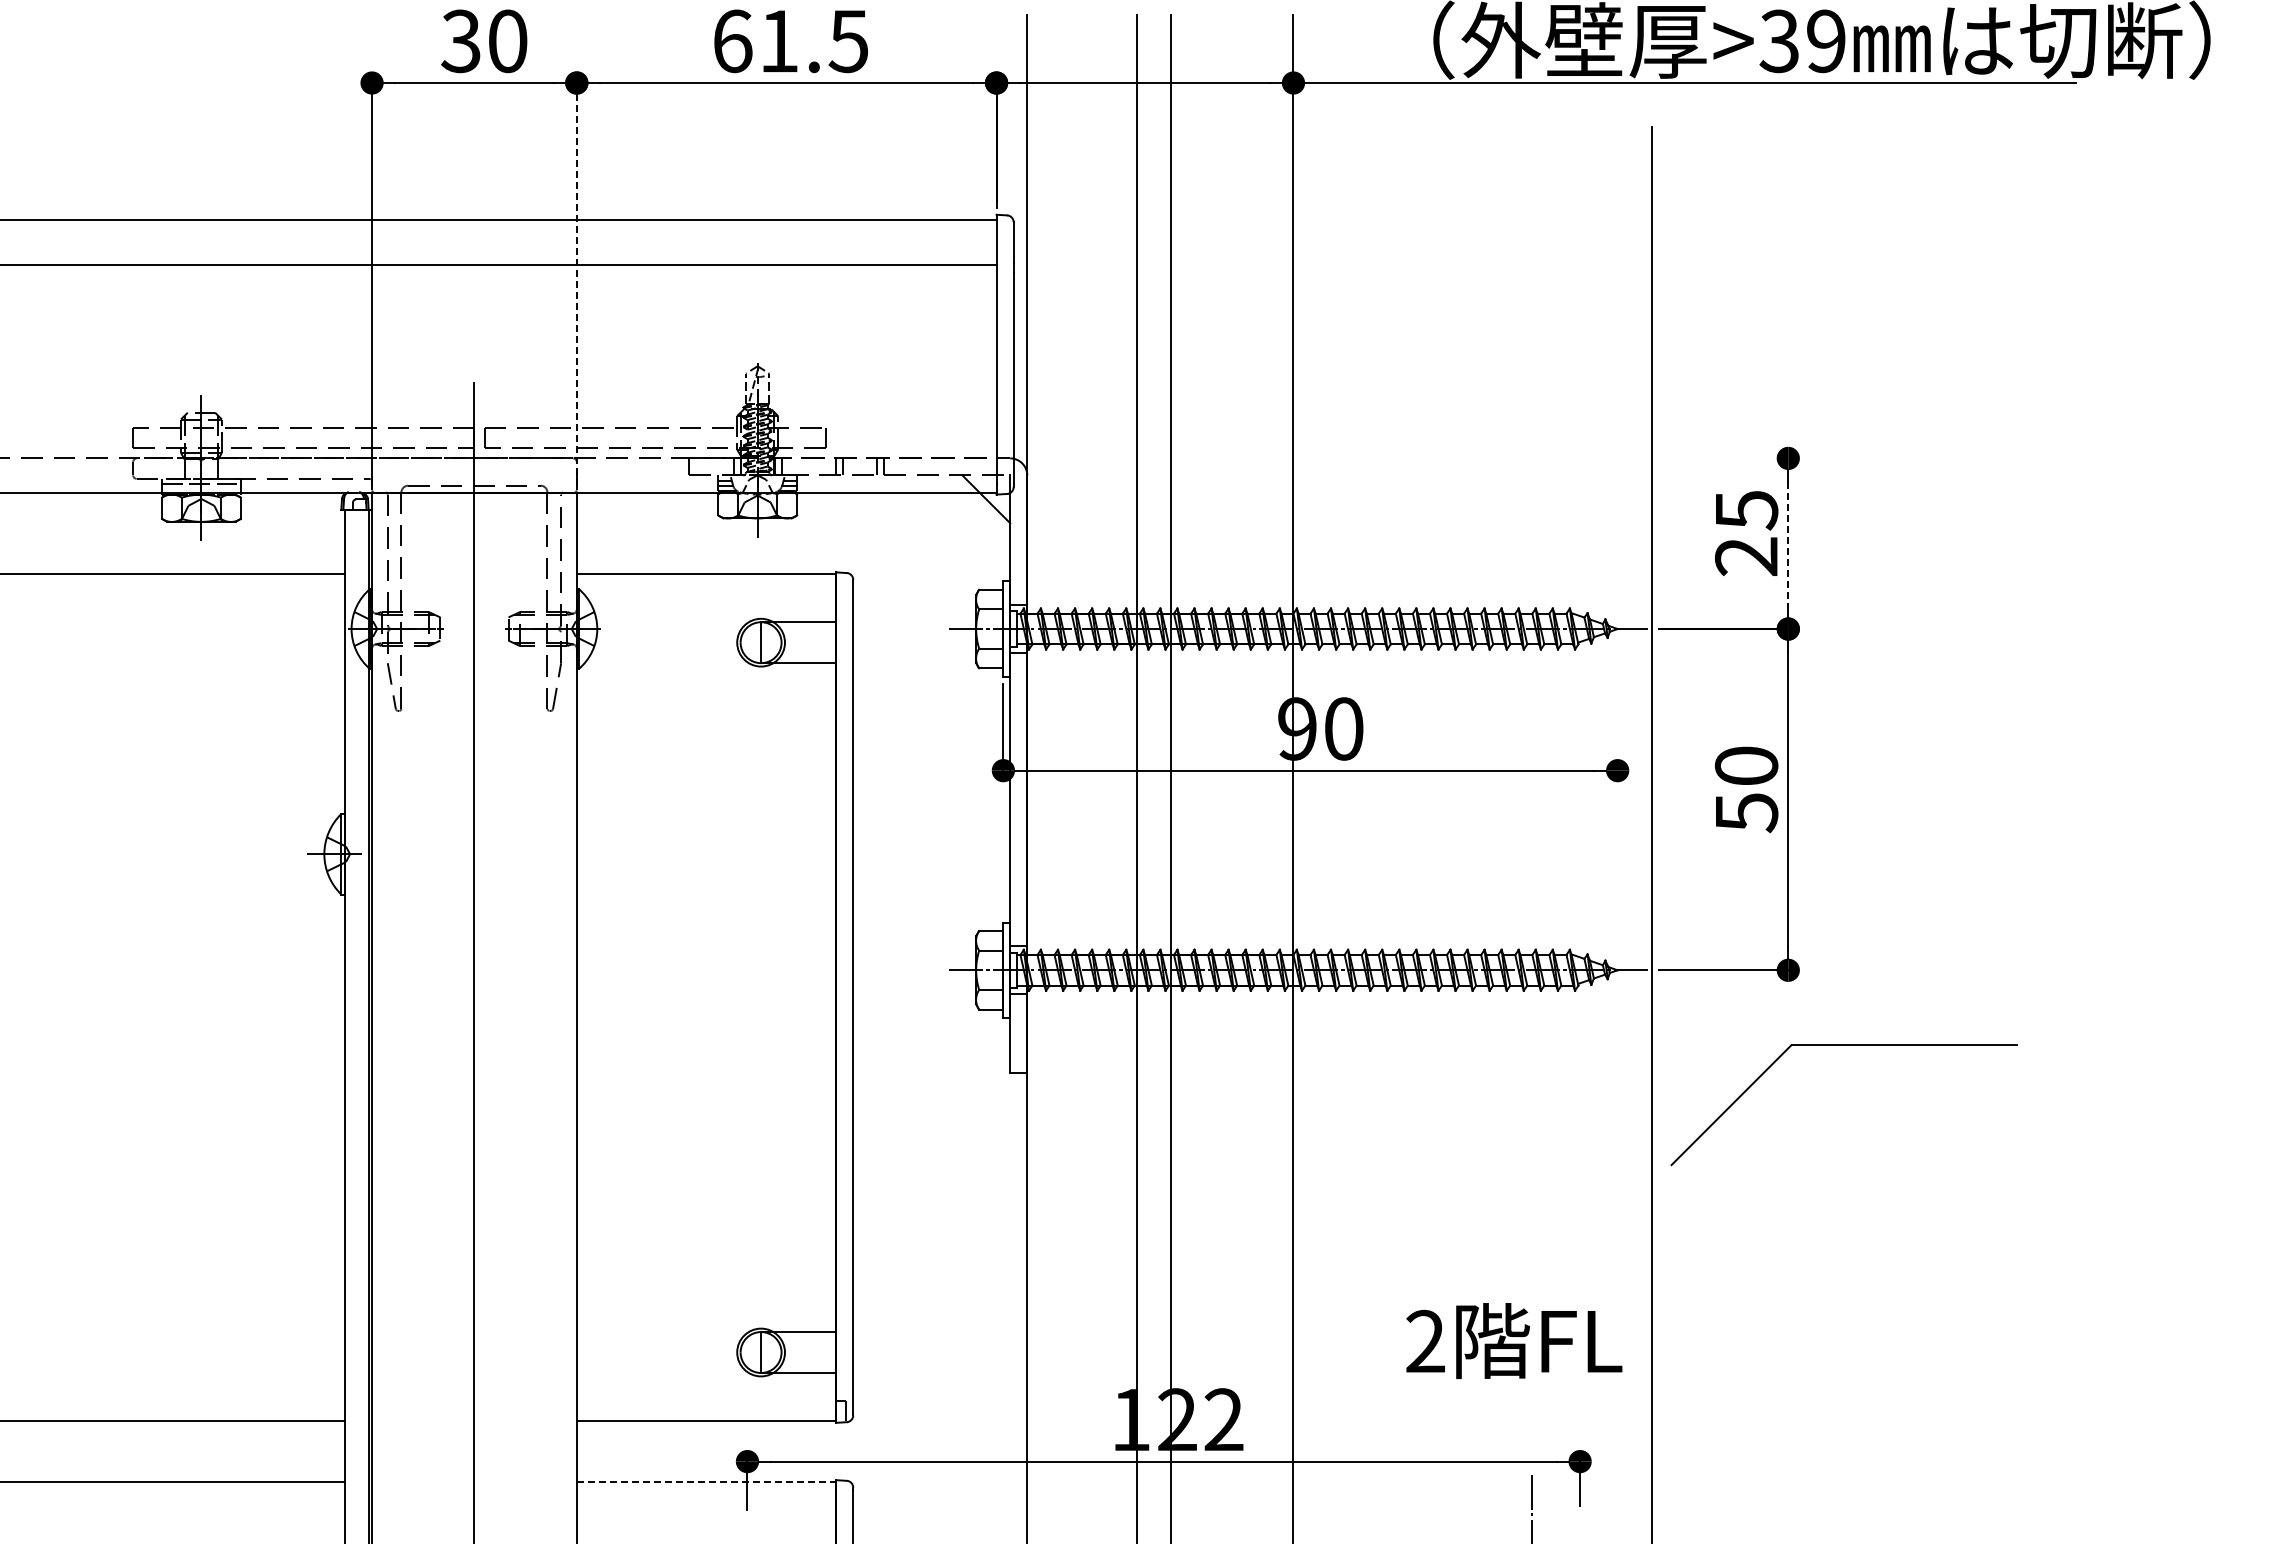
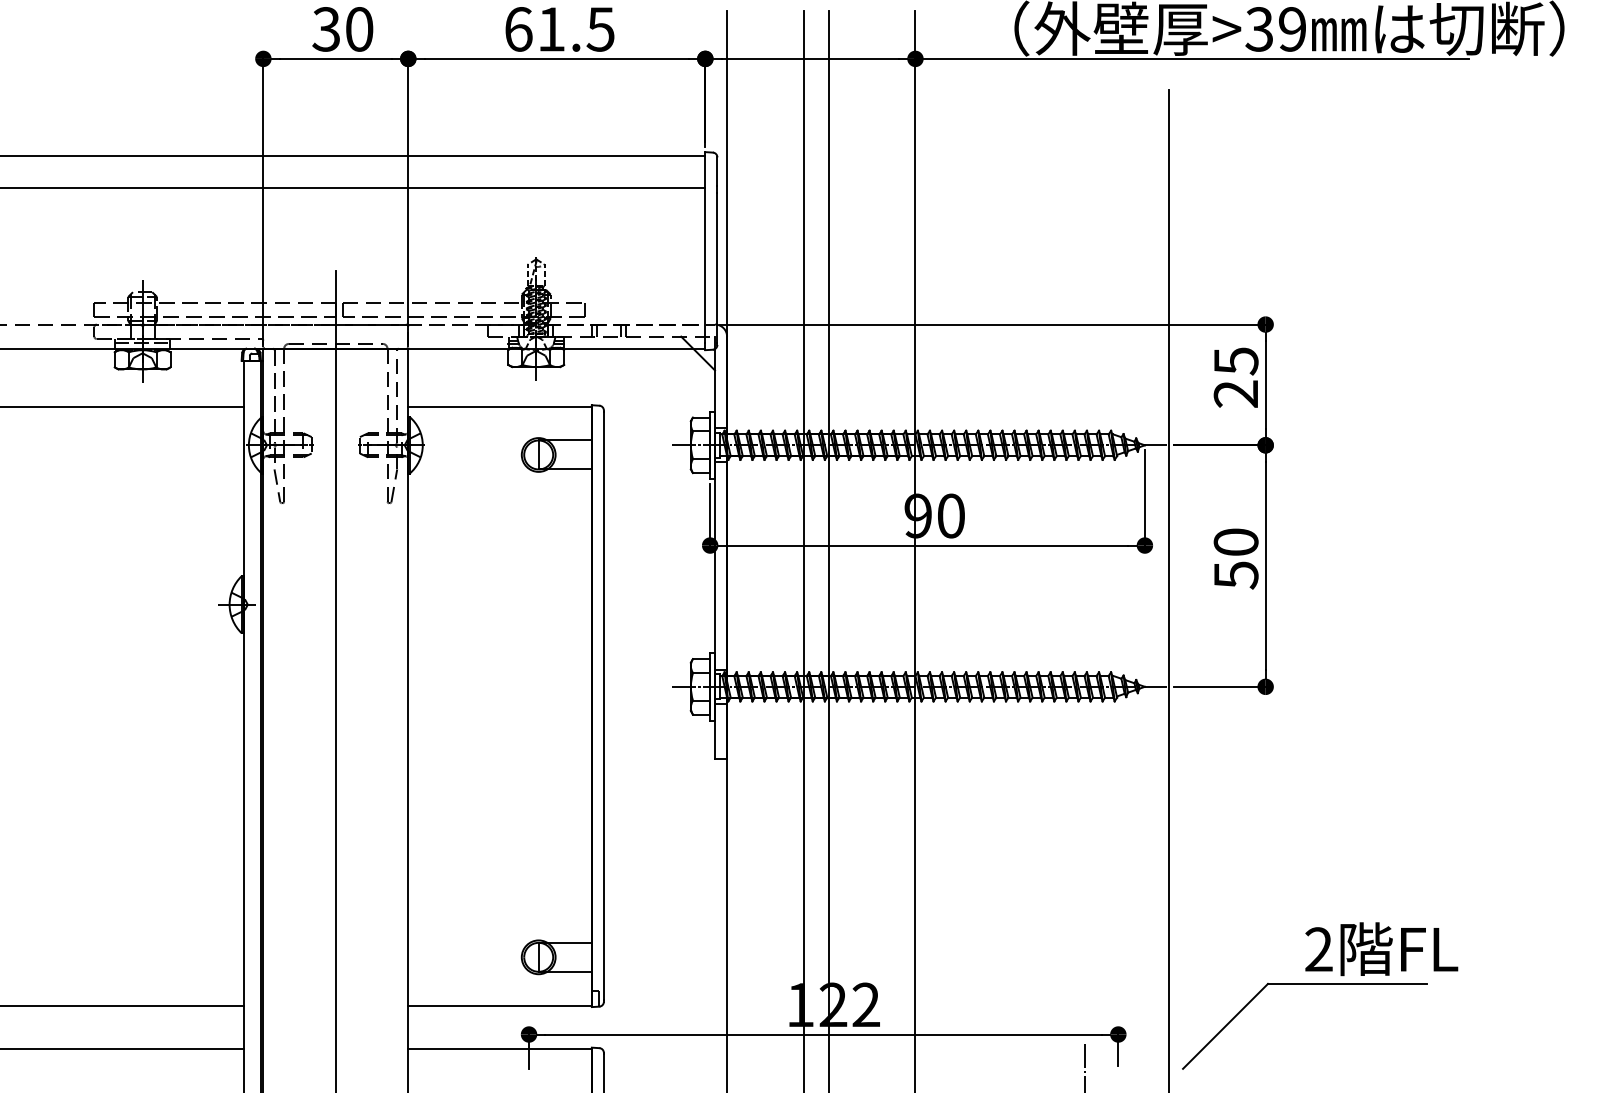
line: (576, 280) -> (408, 198), dashed -> solid
line: (1406, 458) -> (995, 324), added
line: (1788, 544) -> (1265, 385), dashed -> solid
line: (1617, 706) -> (1144, 500), added
part: (1843, 1045) -> (1304, 984), moved
text: (1514, 1340) -> (1381, 948), moved
line: (706, 1482) -> (500, 1049), dashed -> solid

